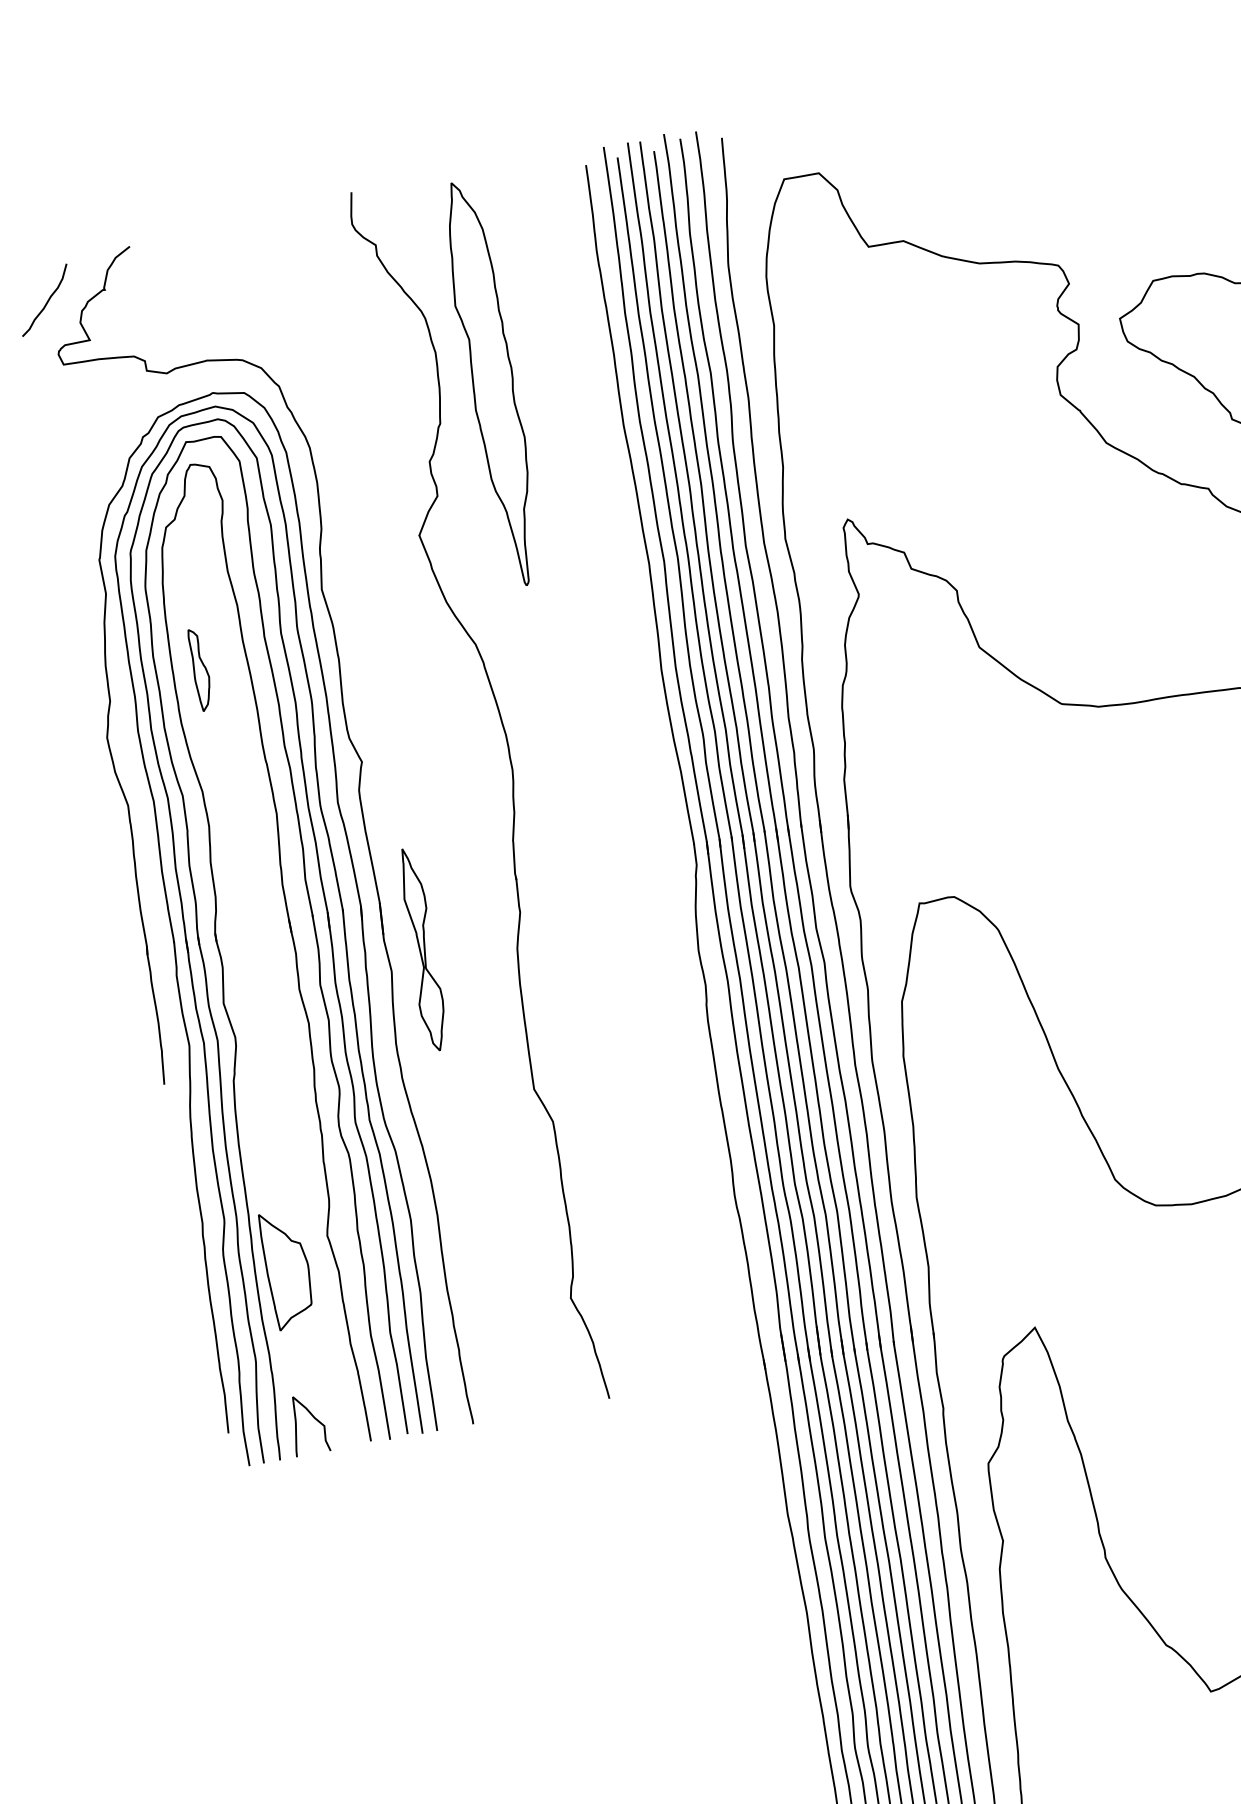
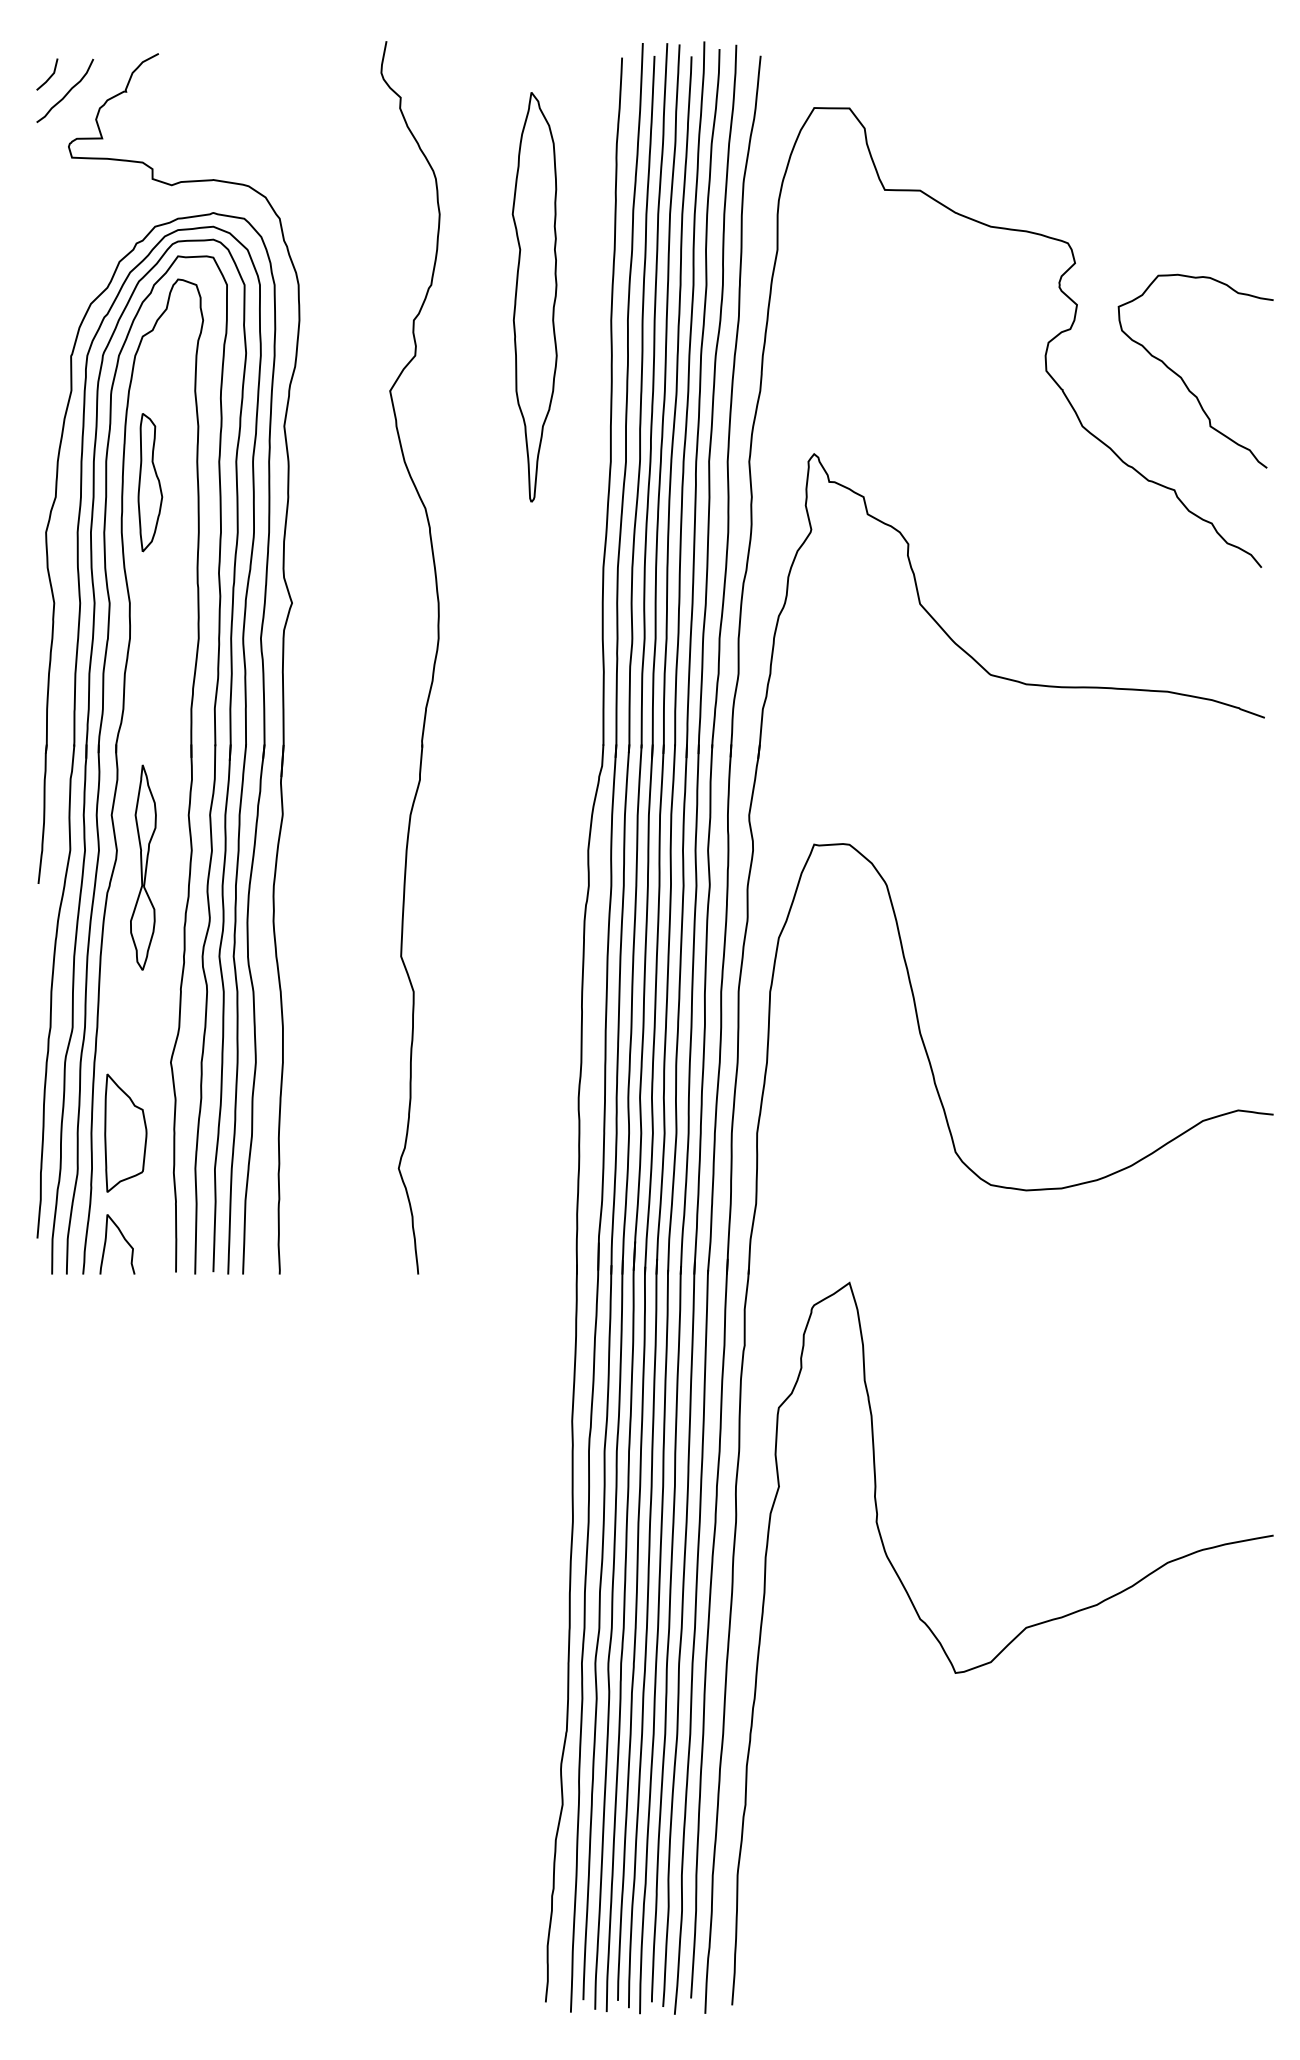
line: (26, 289) -> (49, 76), added
part: (492, 384) -> (534, 297), moved
part: (200, 669) -> (150, 482), size x1.67
part: (421, 949) -> (143, 867), moved
part: (287, 1268) -> (125, 1132), moved

